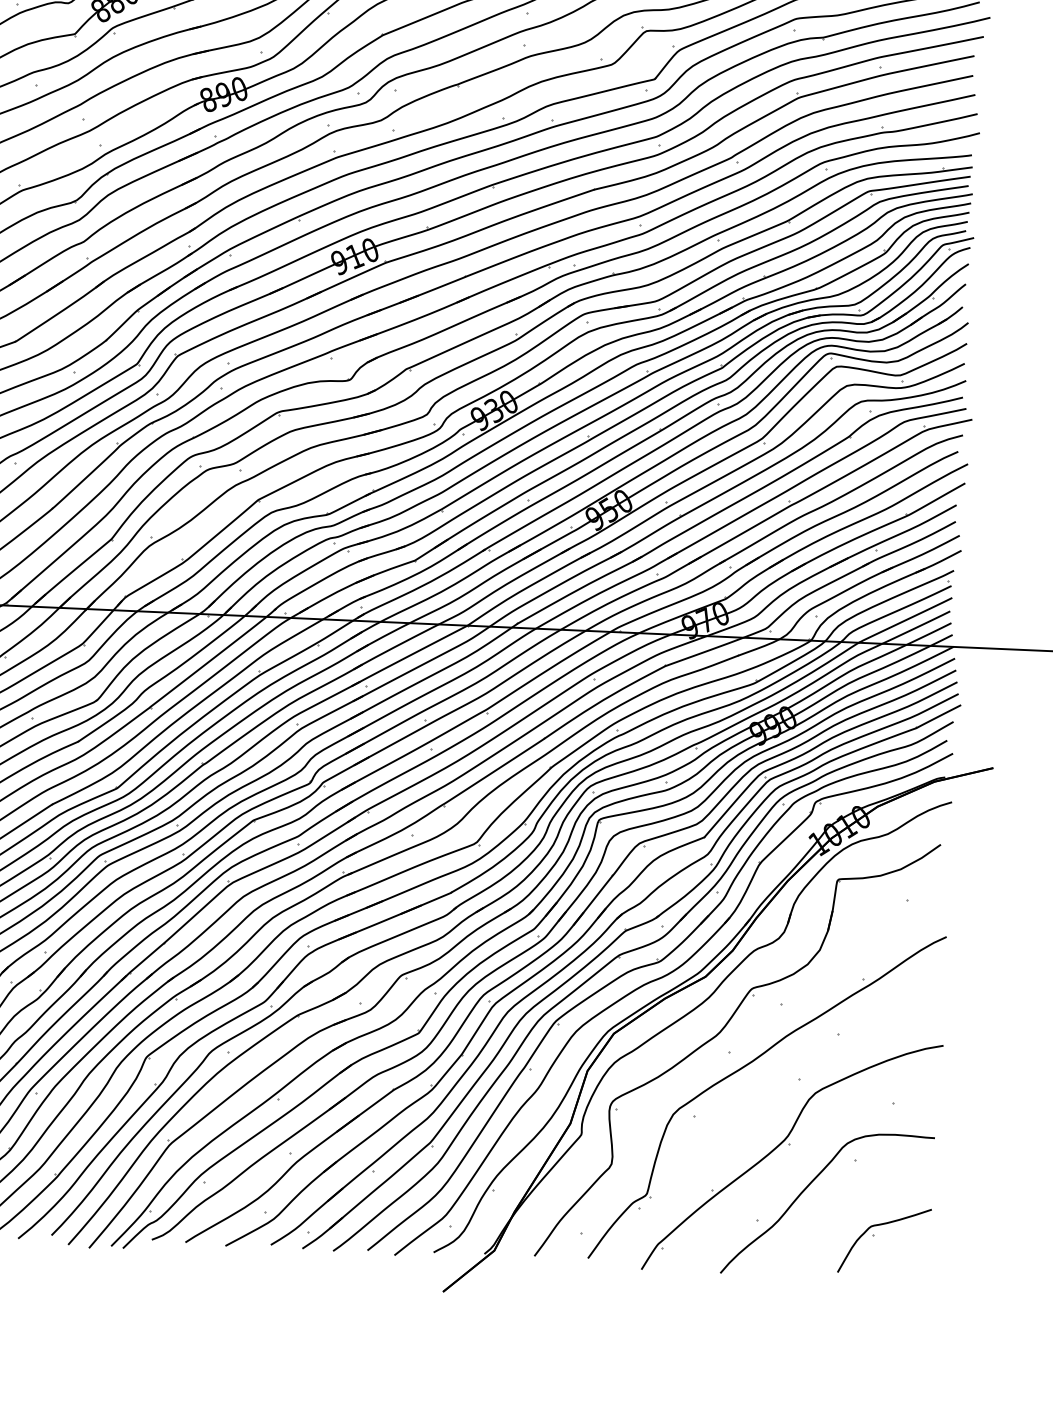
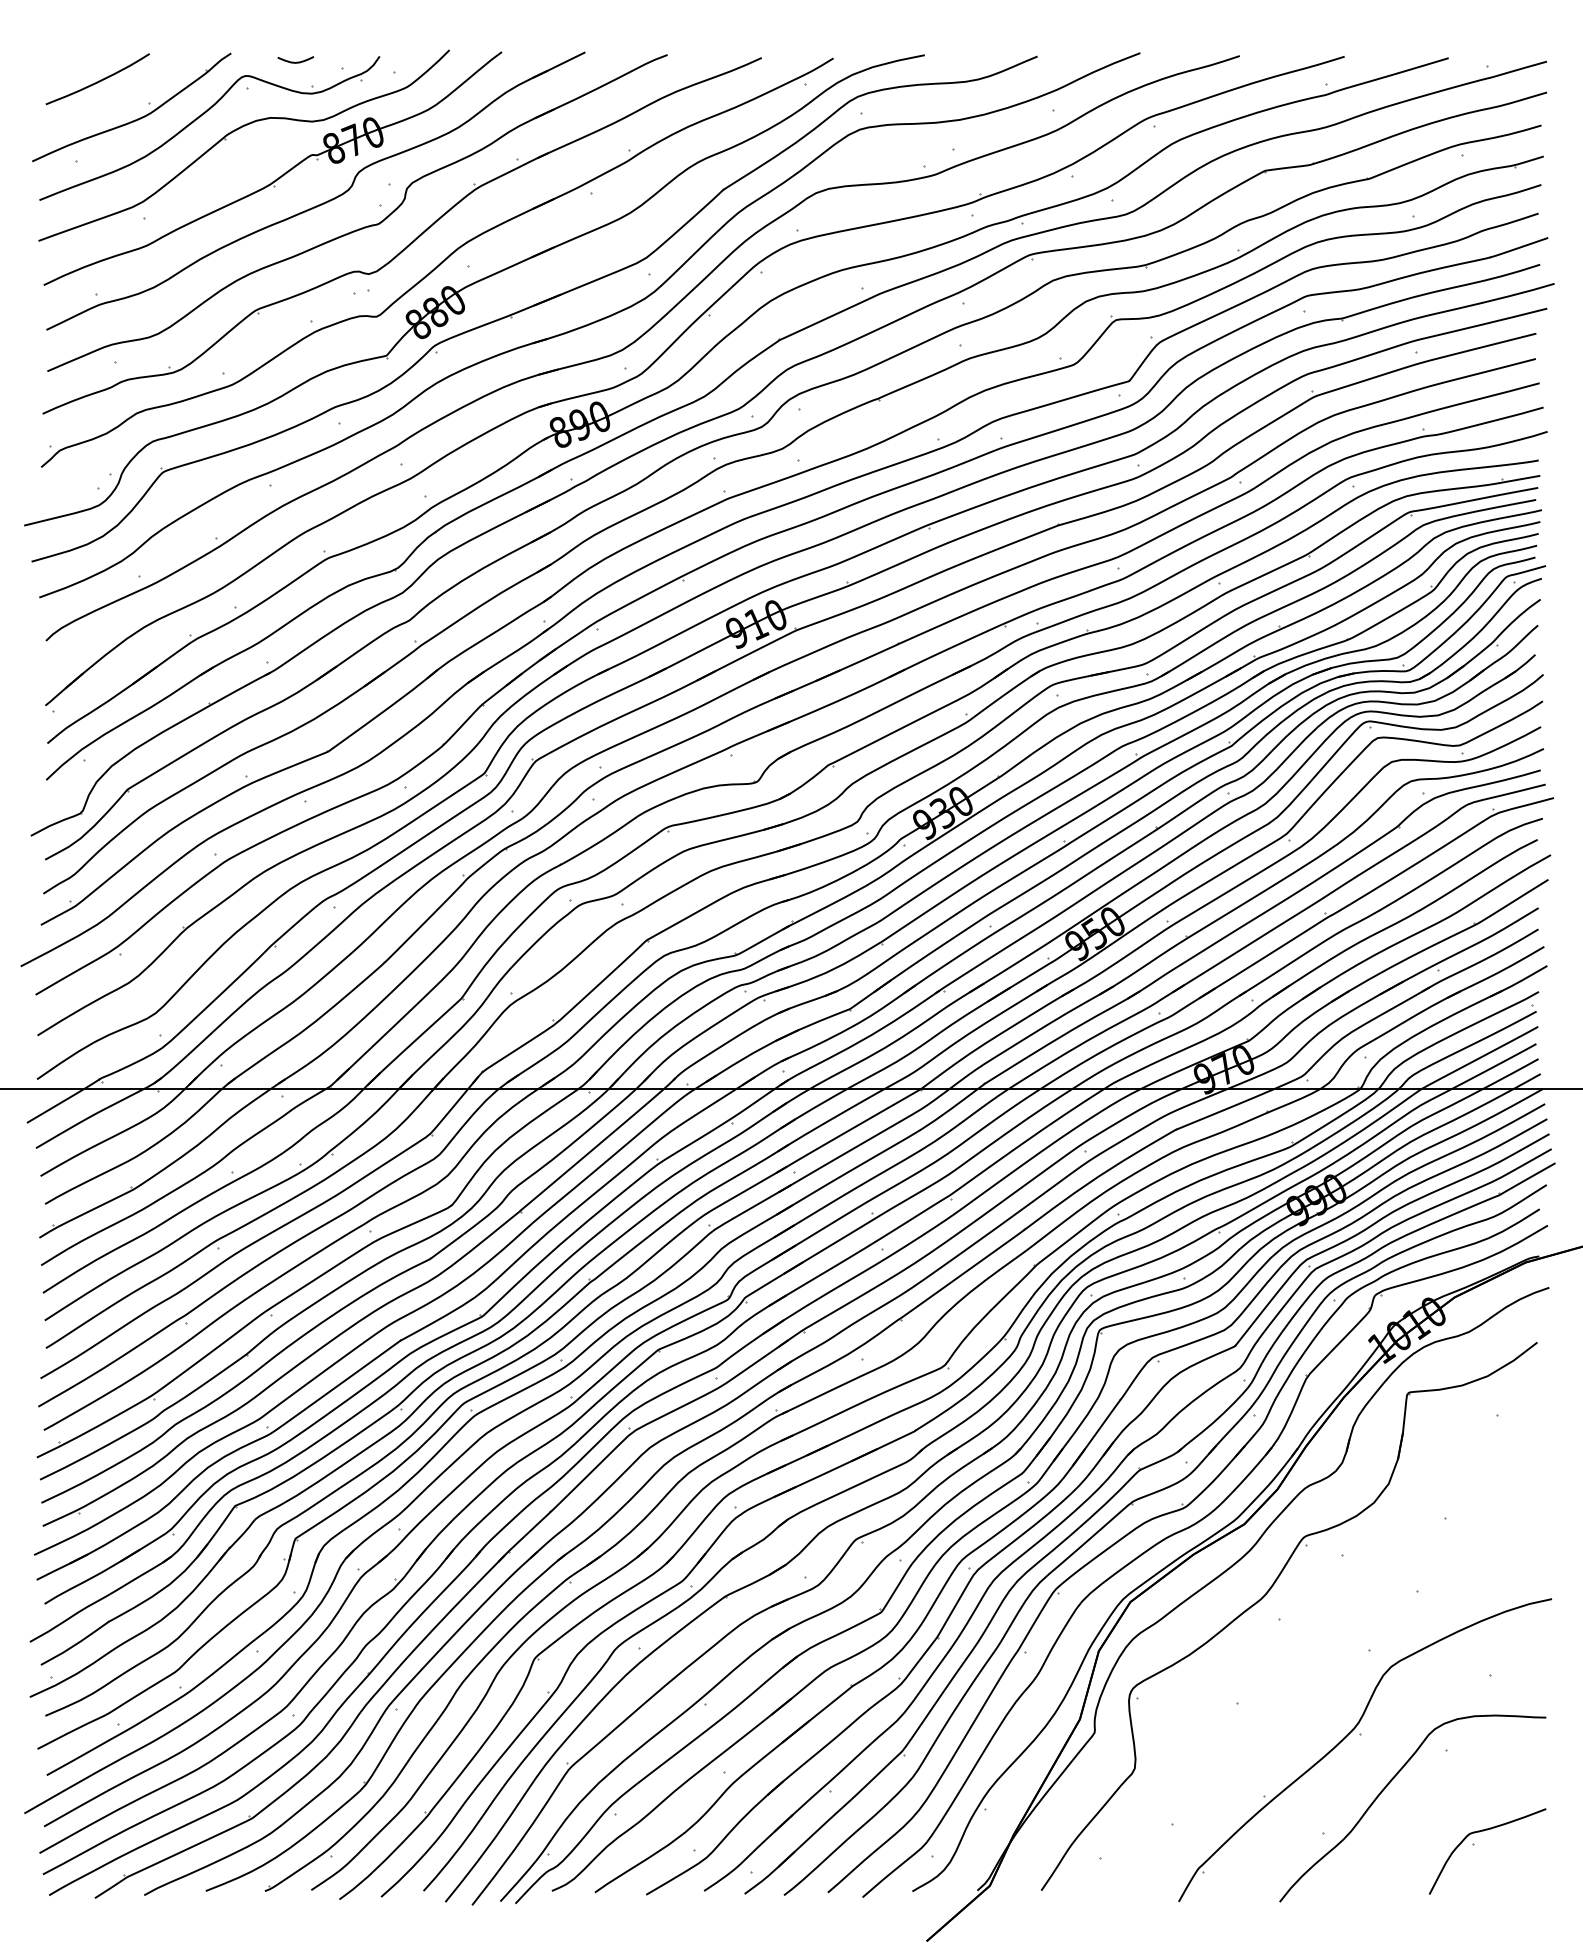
part: (746, 1066) -> (1301, 1636), removed

